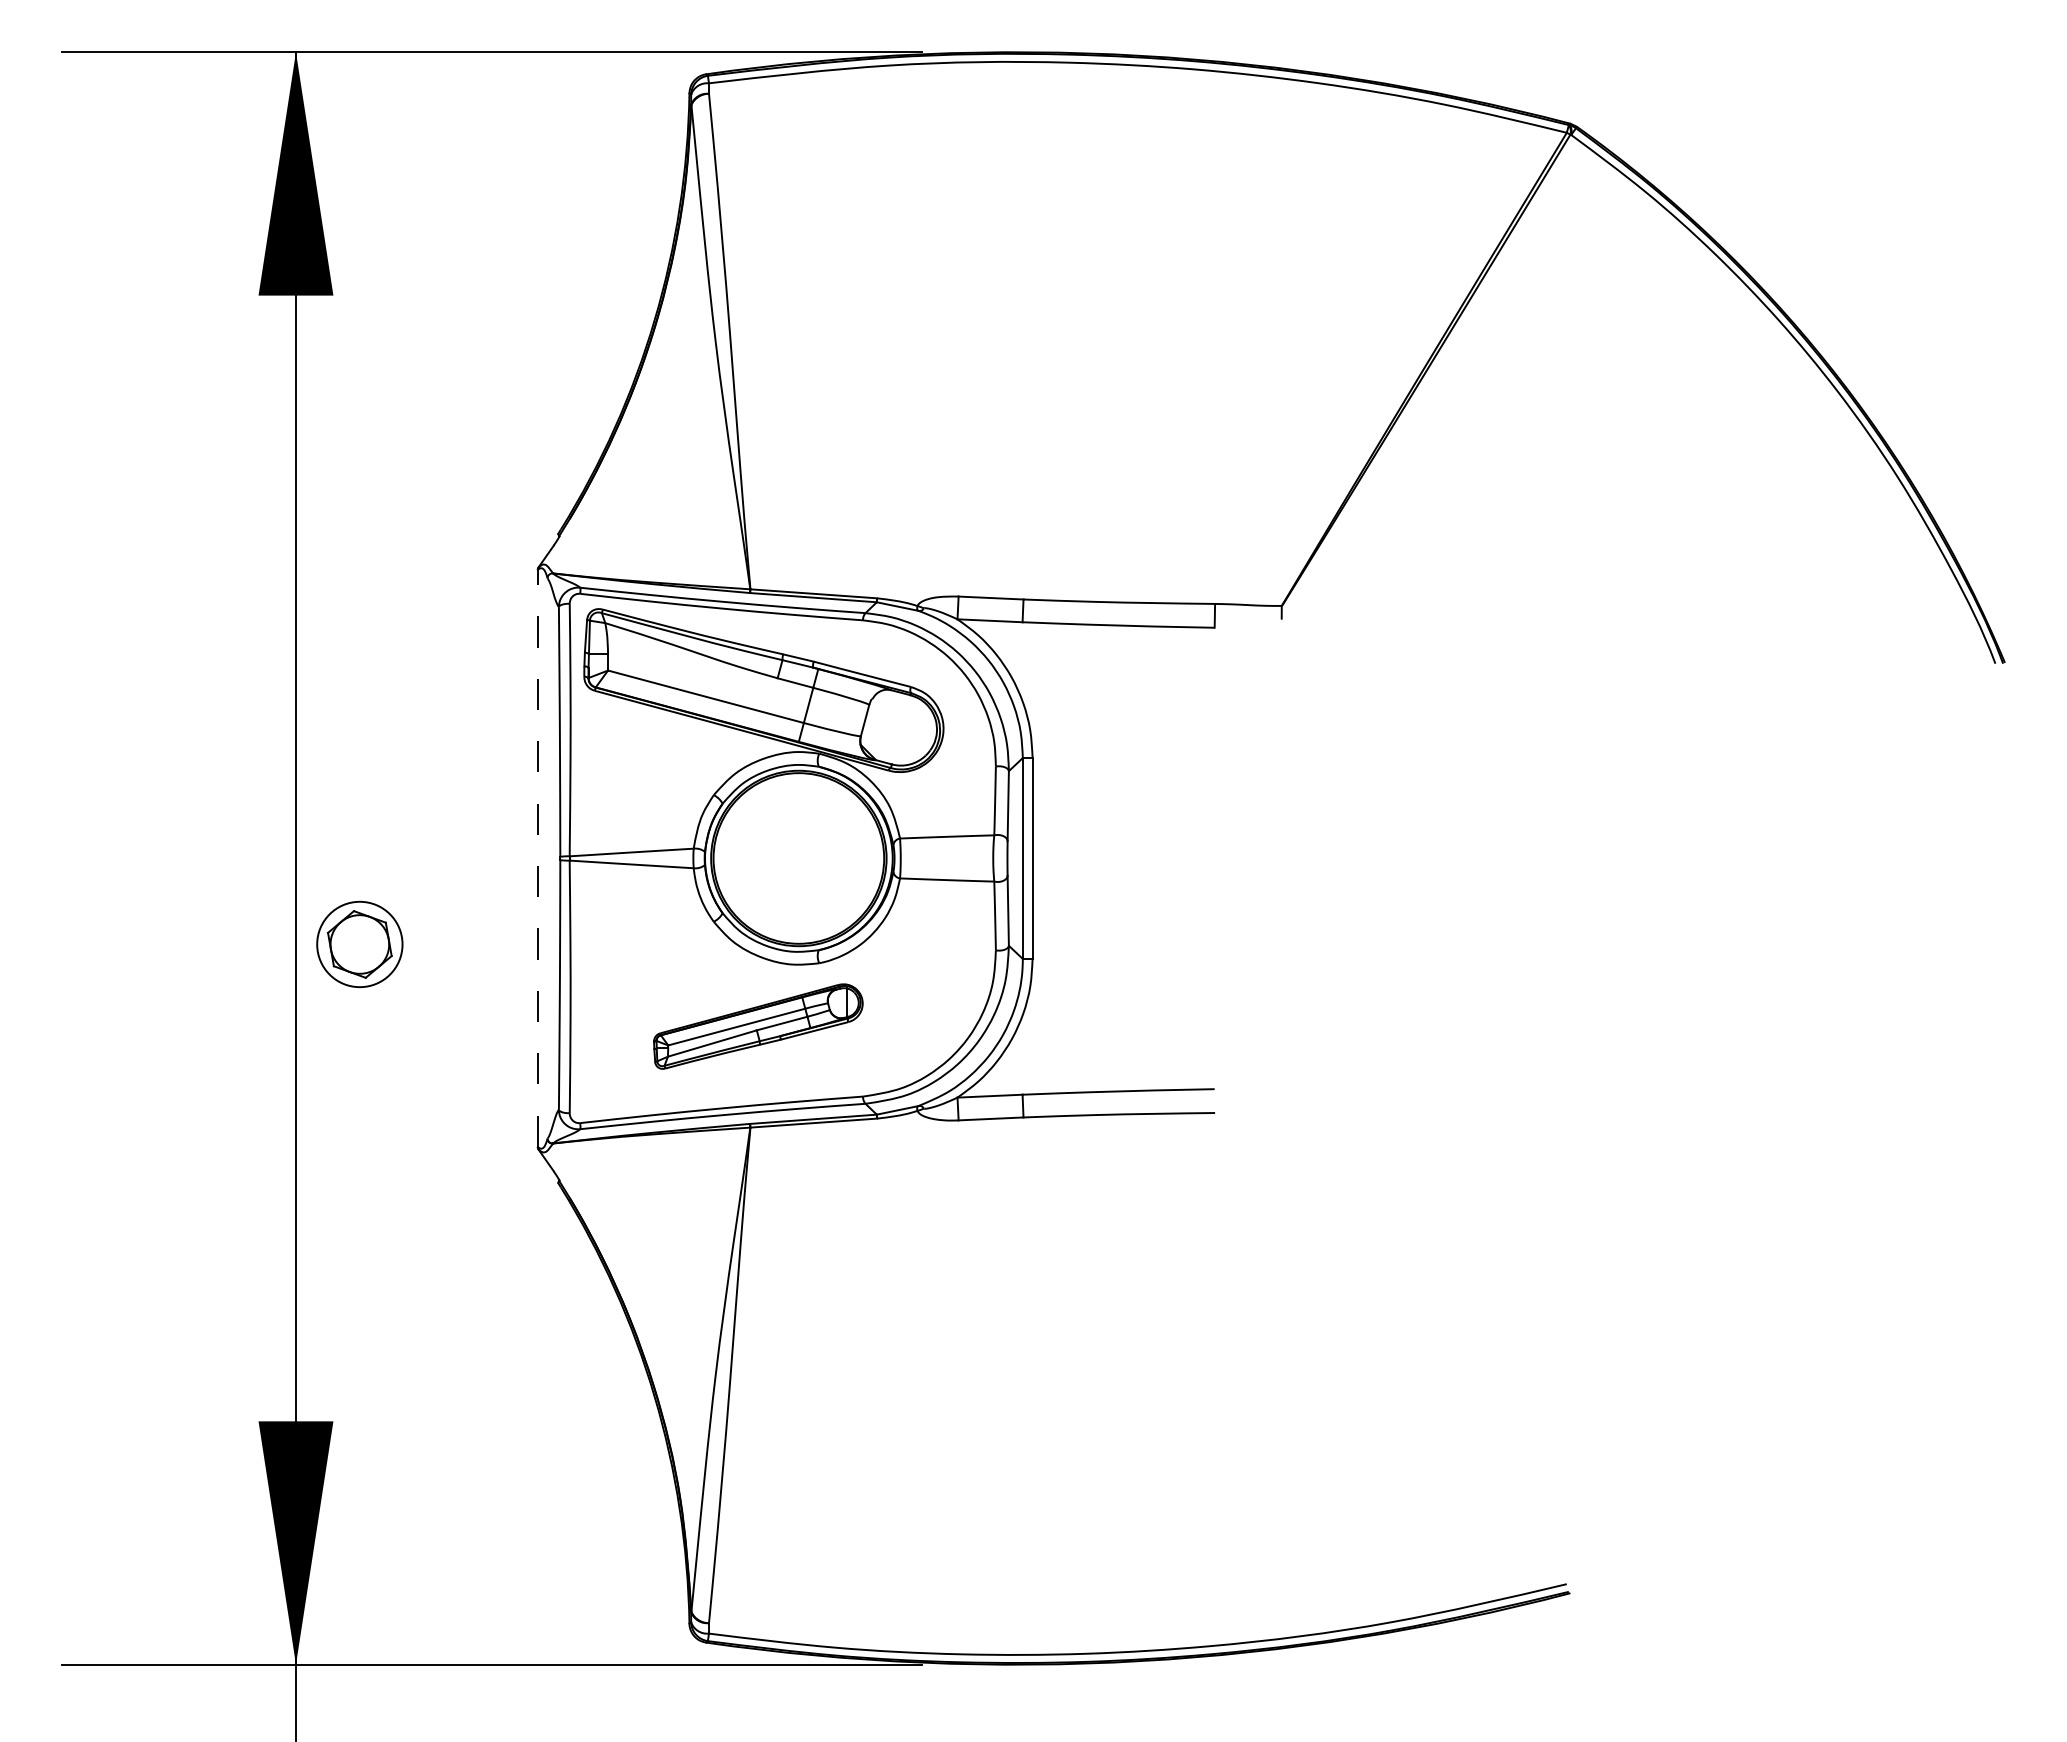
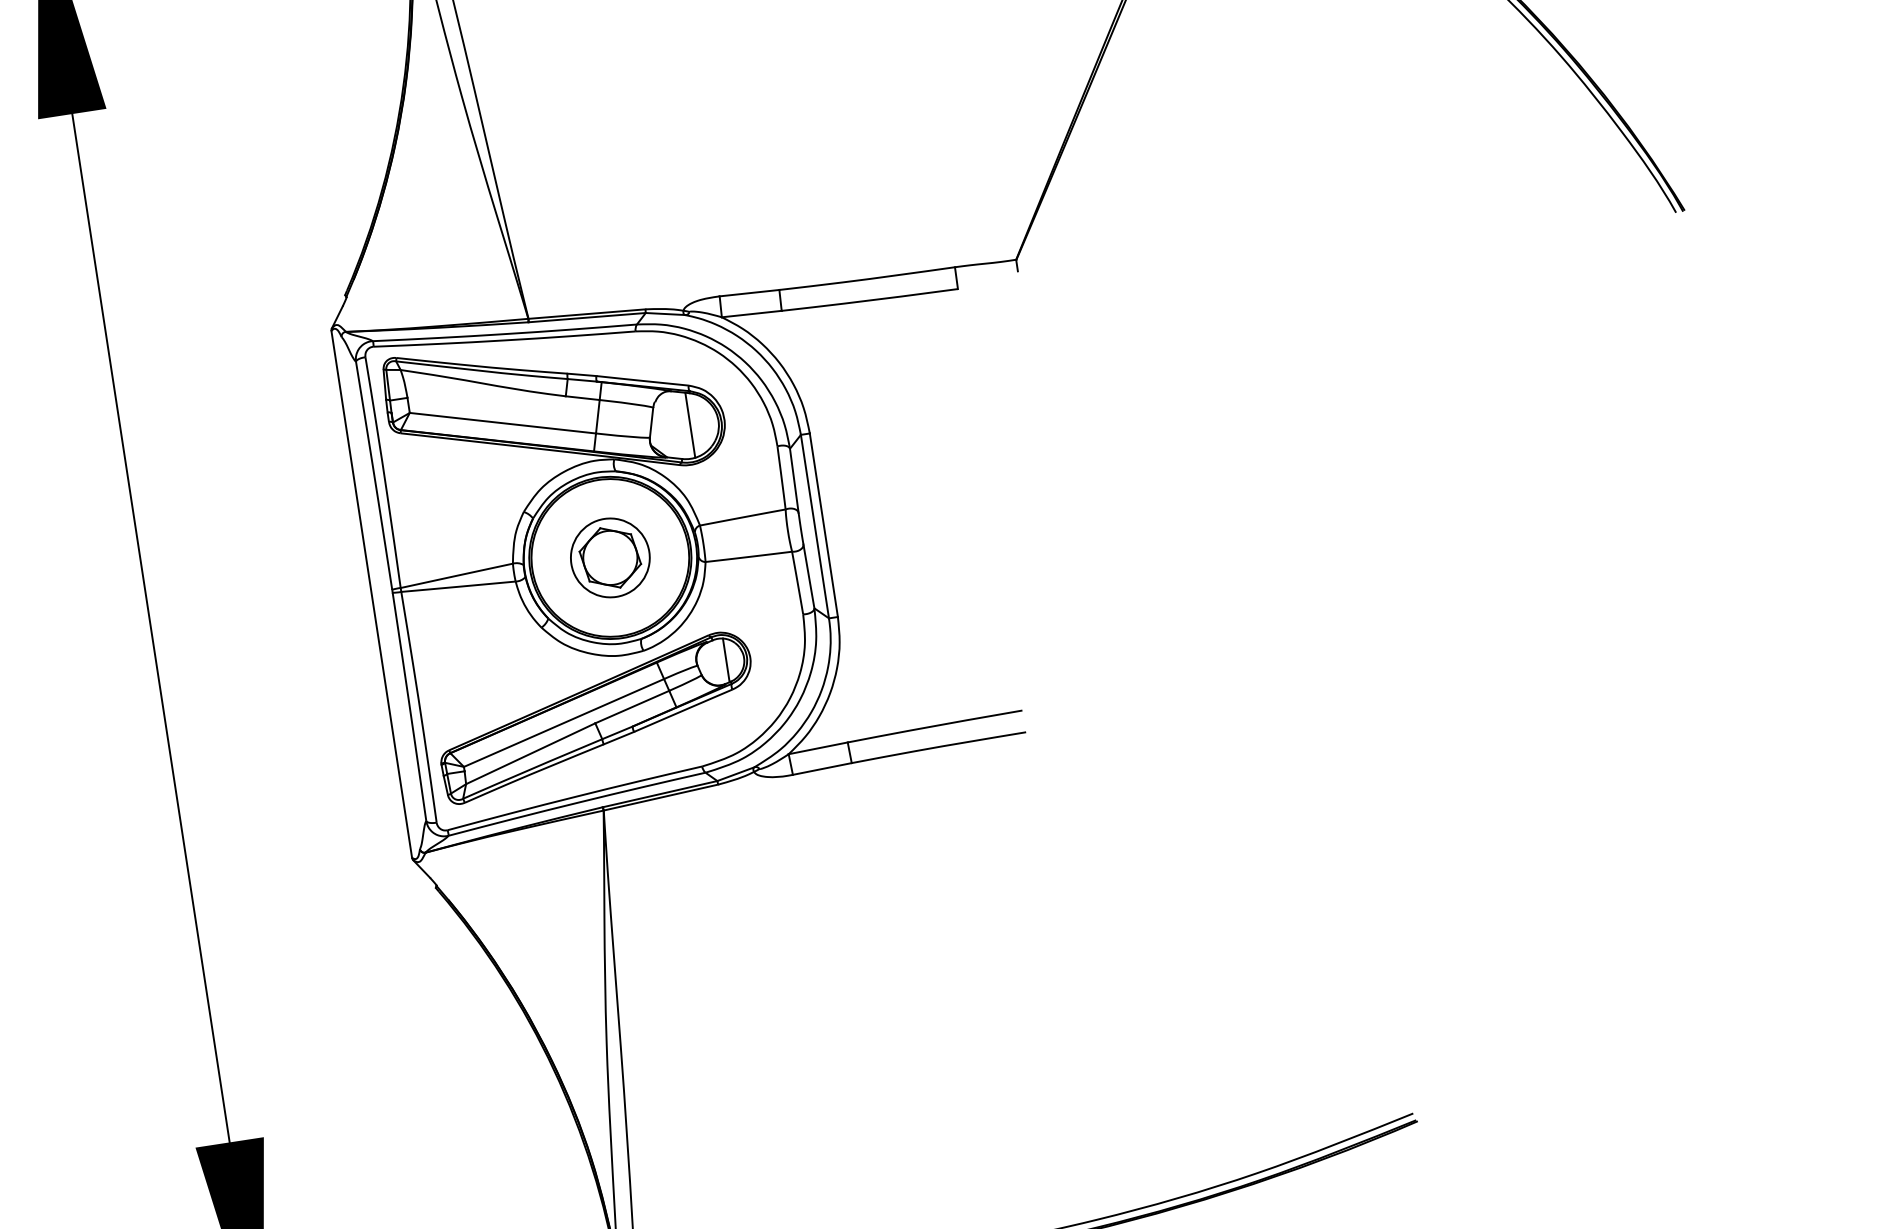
line: (906, 729) -> (690, 425), added
line: (537, 857) -> (371, 593), dashed -> solid
part: (359, 944) -> (610, 558), moved
part: (758, 1026) -> (596, 717), size x1.67

